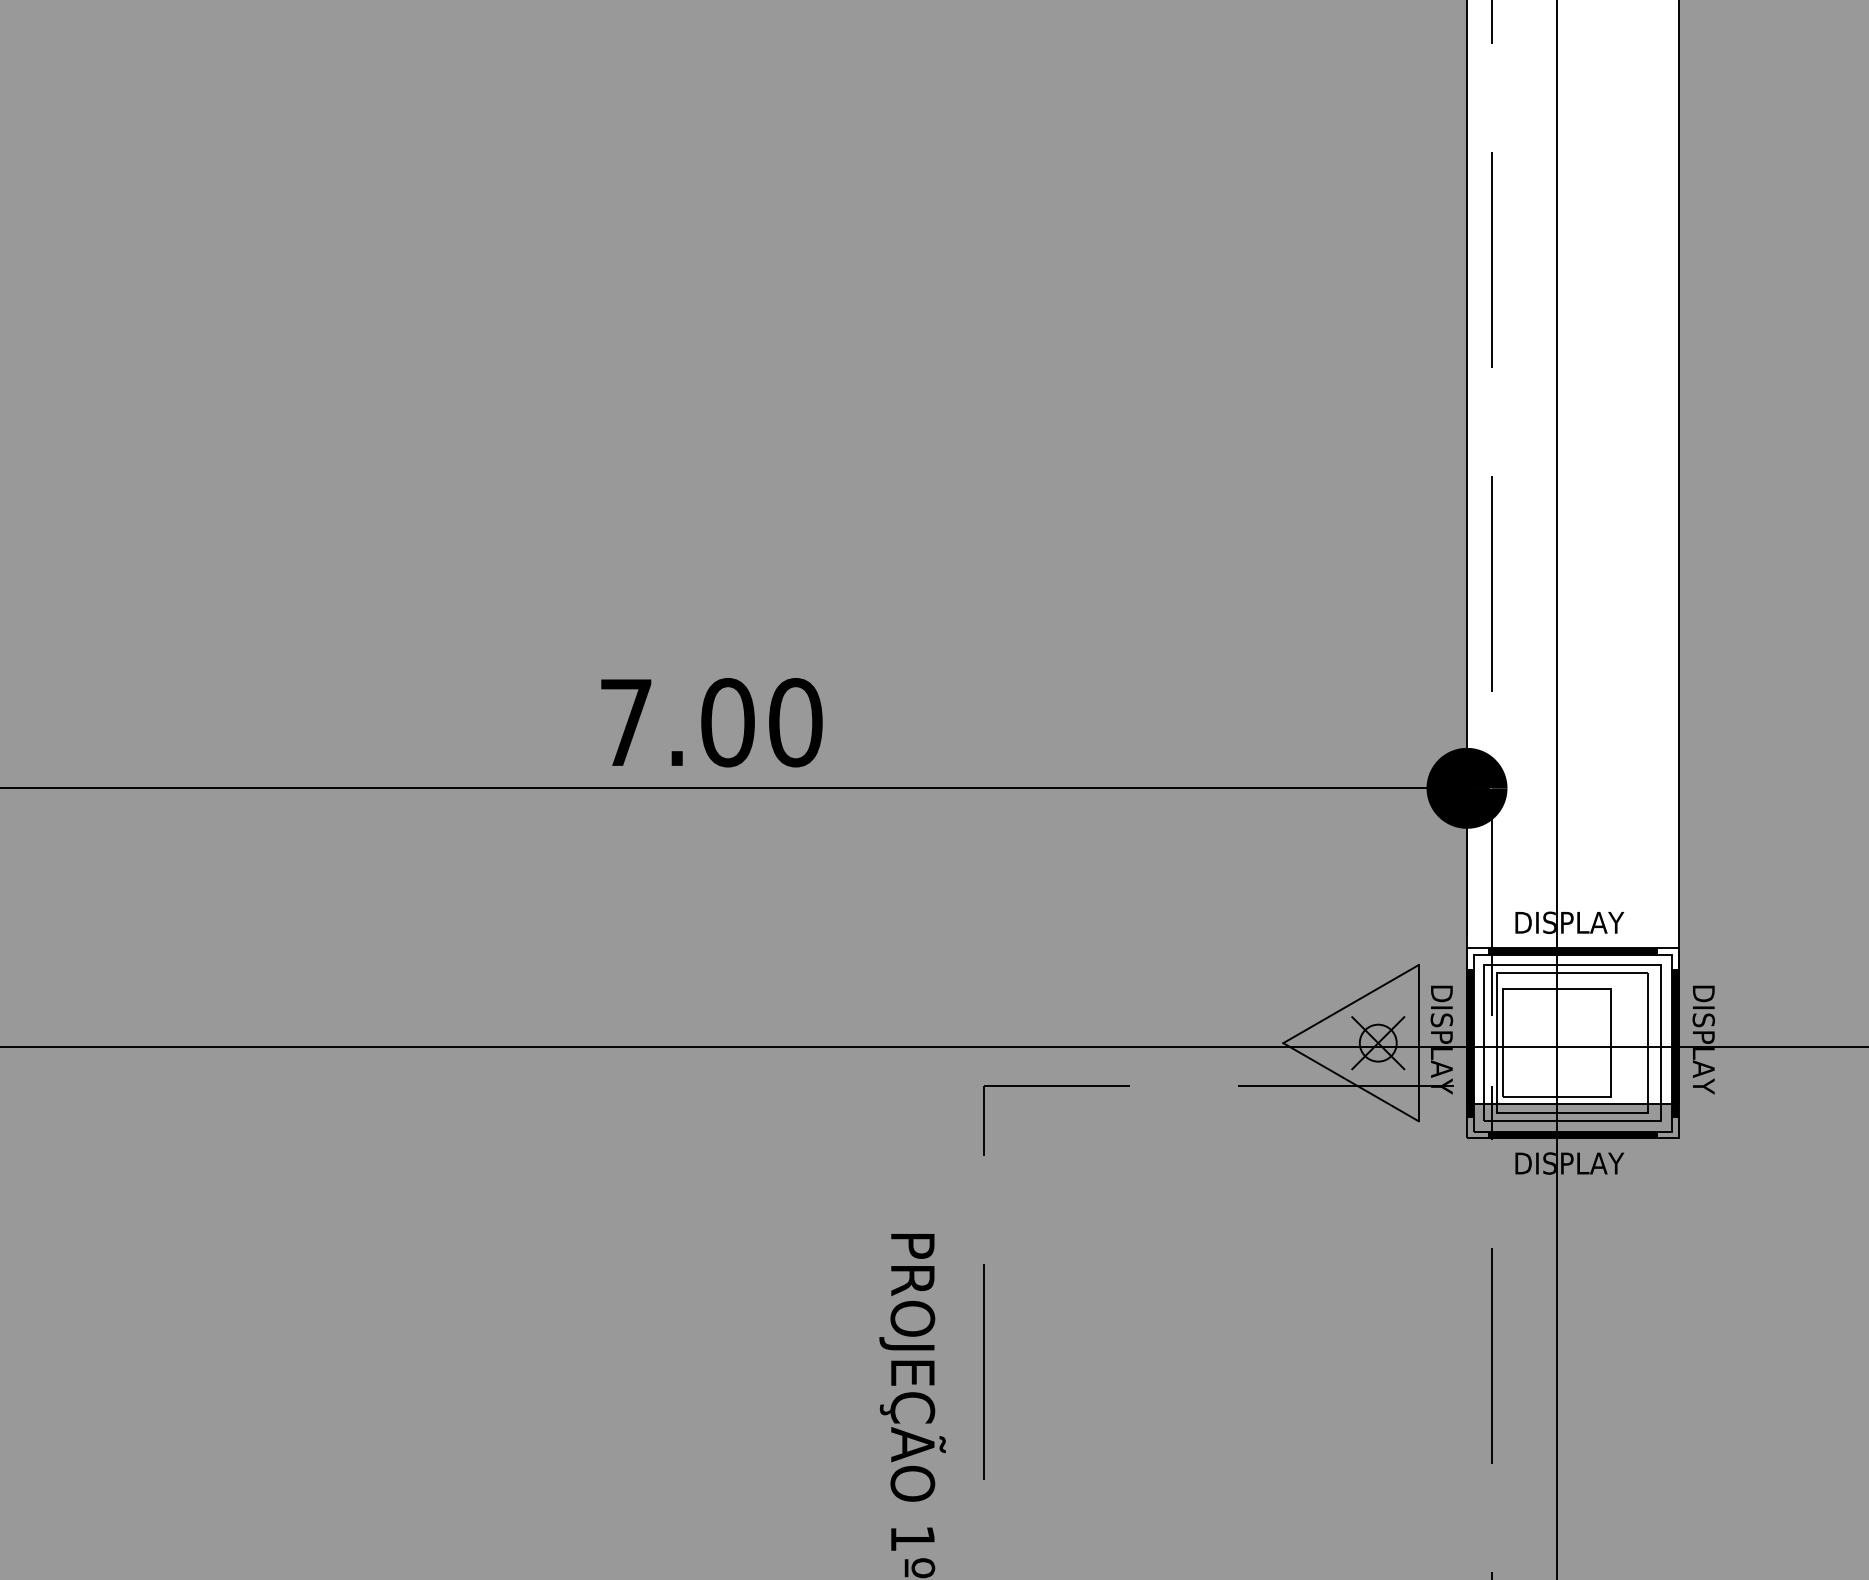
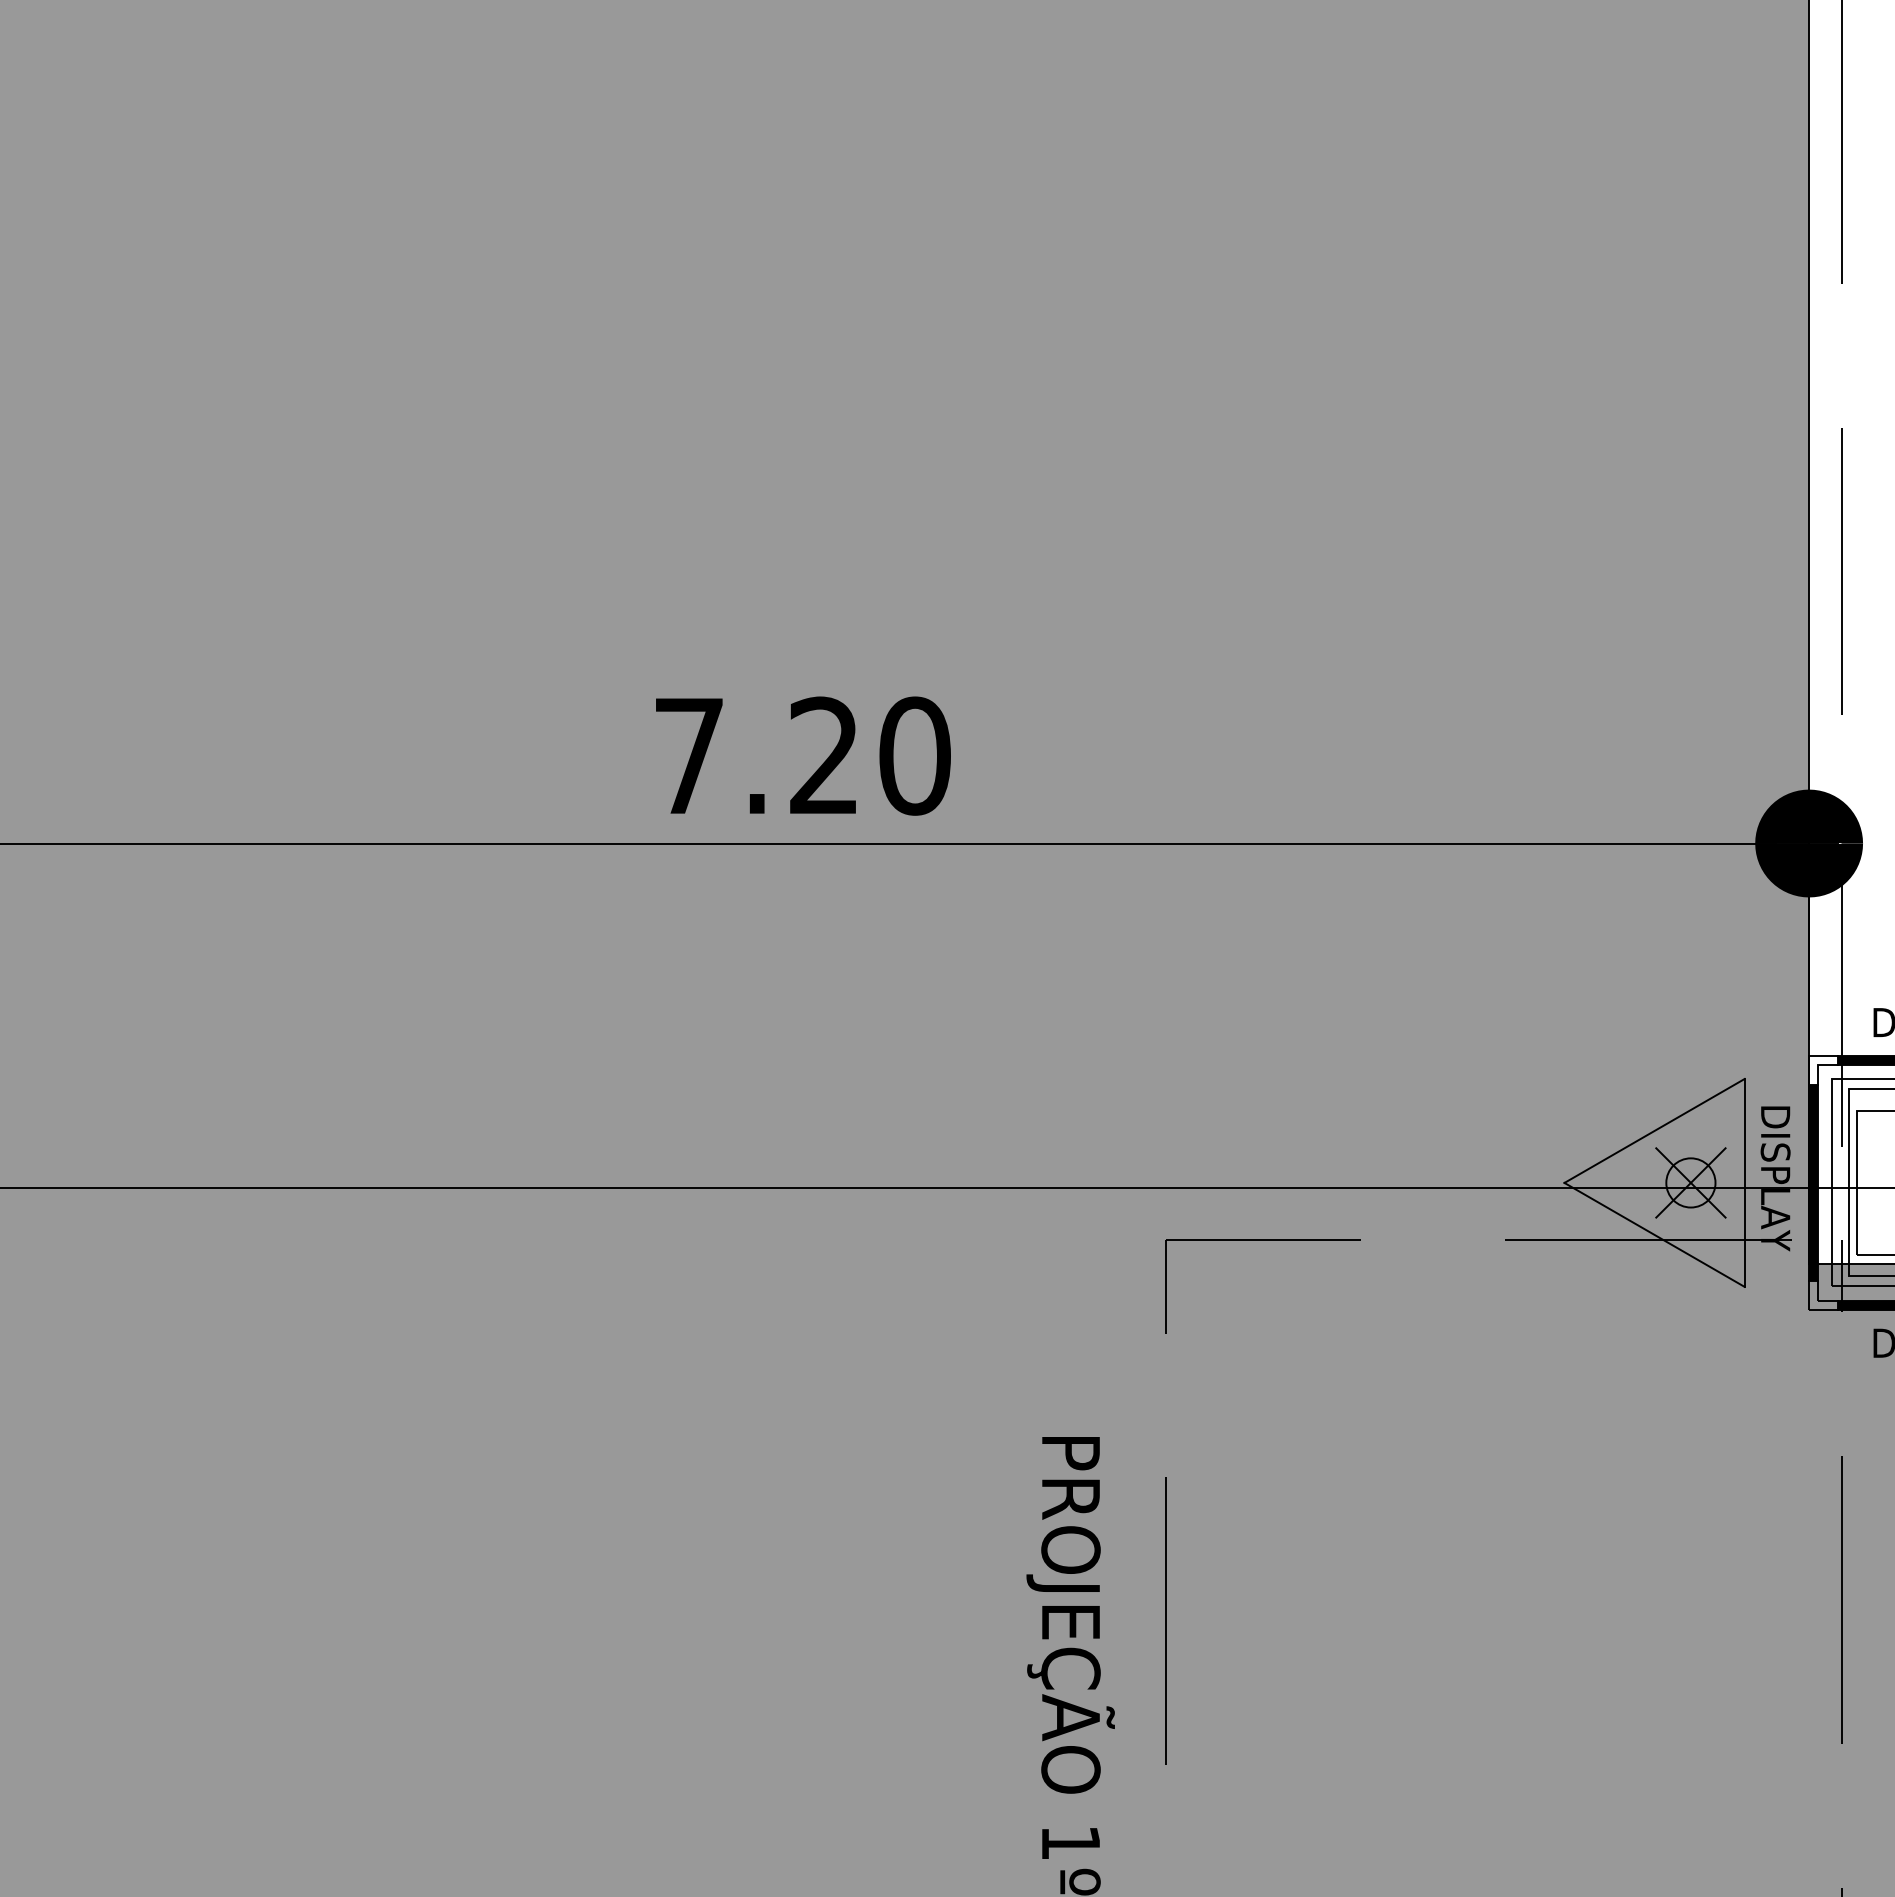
text: (727, 722) -> (824, 755), 7.00 -> 7.20

